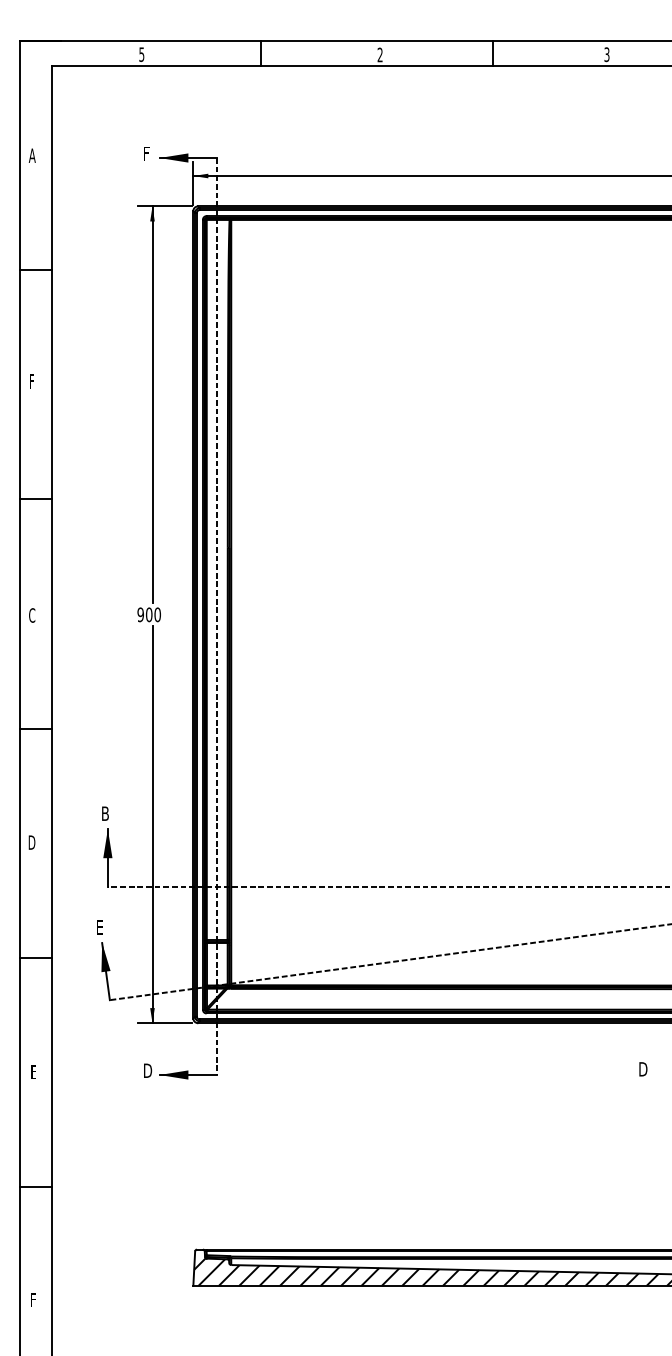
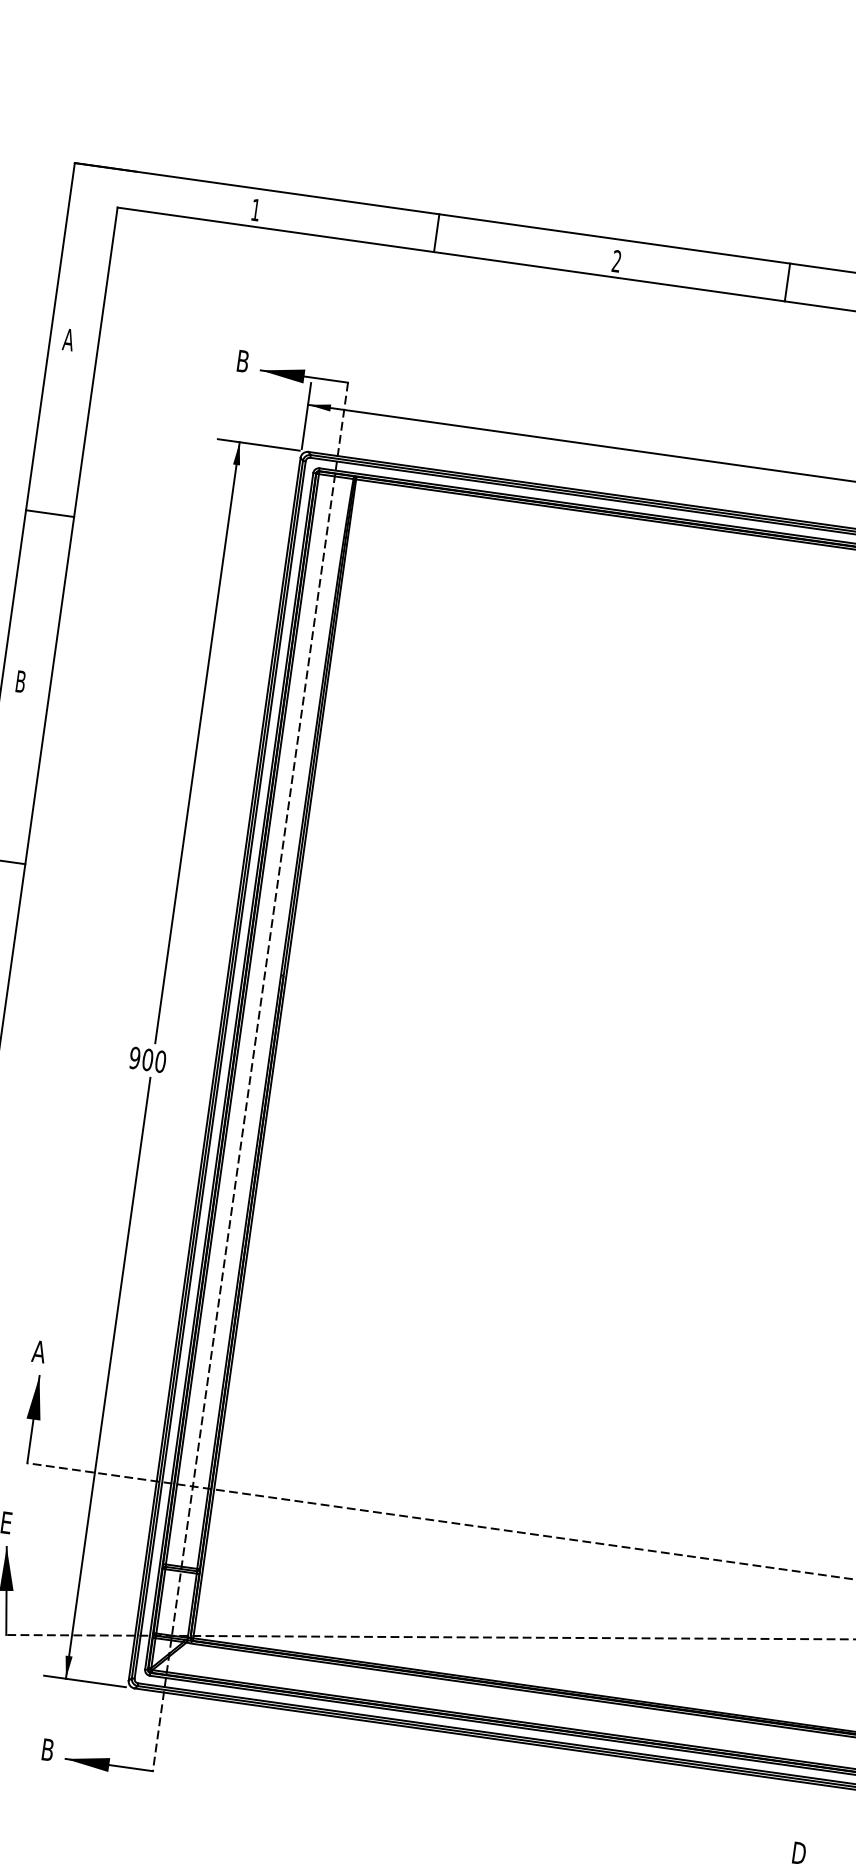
text: (141, 54) -> (255, 209), 5 -> 1
text: (147, 153) -> (243, 360), F -> B
text: (32, 381) -> (20, 681), F -> B
text: (105, 813) -> (39, 1351), B -> A
text: (148, 1070) -> (49, 1749), D -> B

